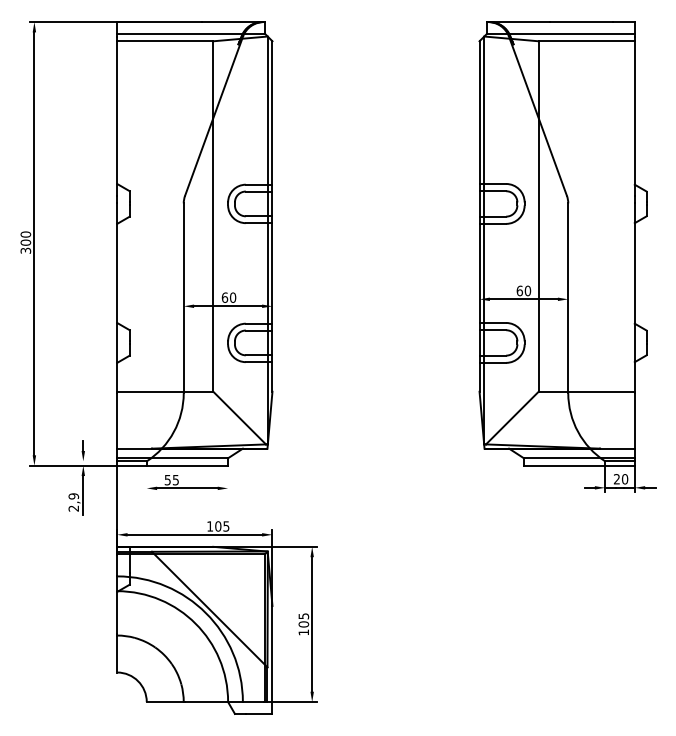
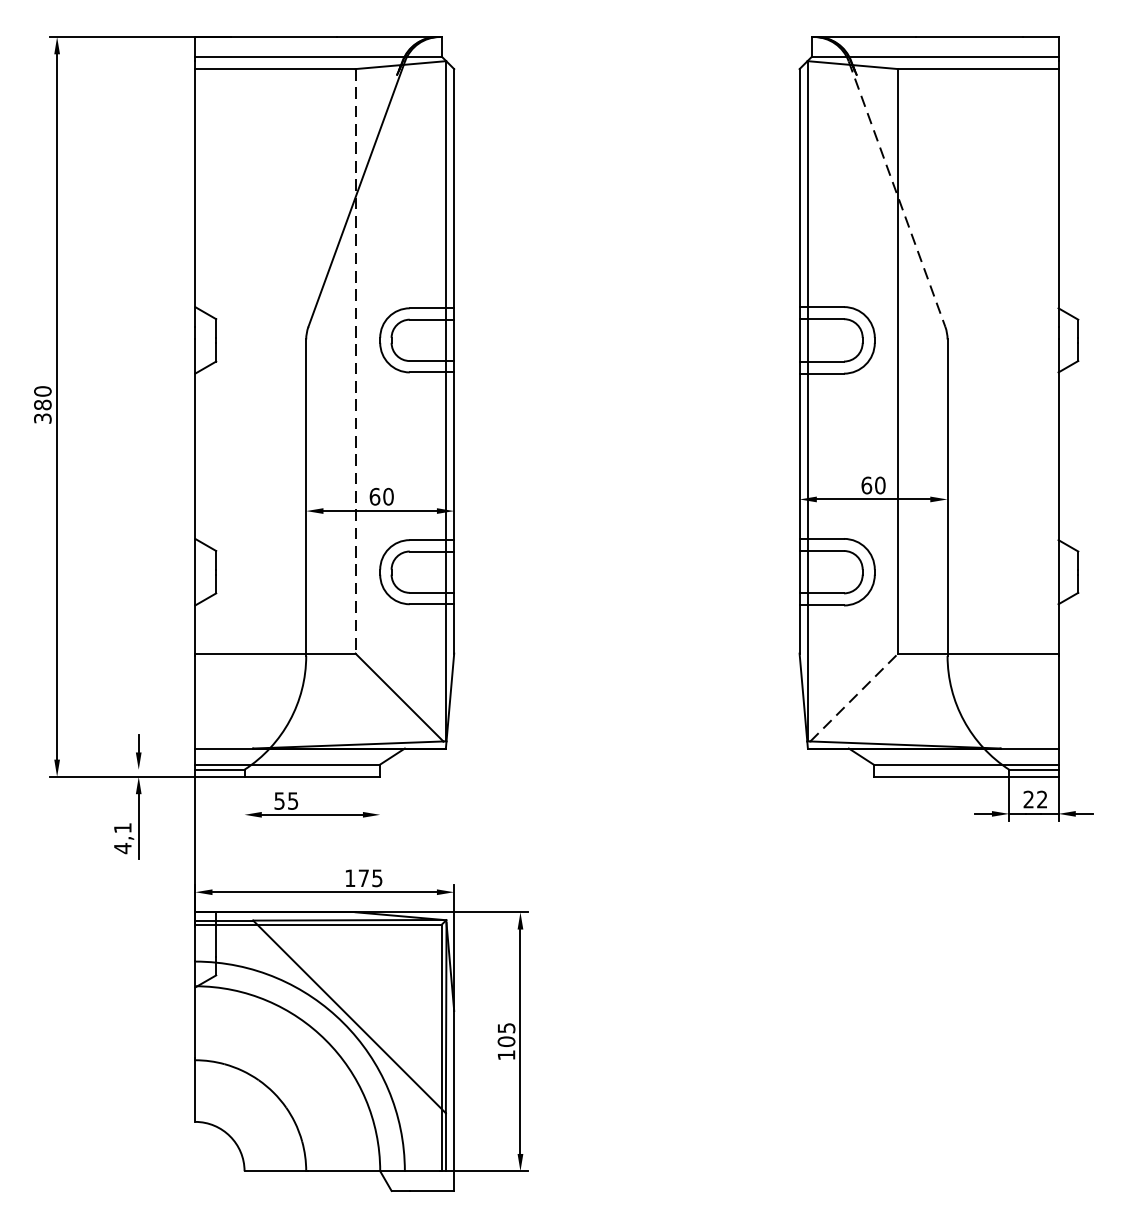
line: (537, 116) -> (896, 194), solid -> dashed
line: (213, 217) -> (355, 362), solid -> dashed
text: (25, 242) -> (42, 404), 300 -> 380
line: (512, 417) -> (854, 696), solid -> dashed
text: (625, 479) -> (1043, 799), 20 -> 22
text: (73, 502) -> (122, 838), 2,9 -> 4,1
text: (218, 526) -> (364, 878), 105 -> 175

